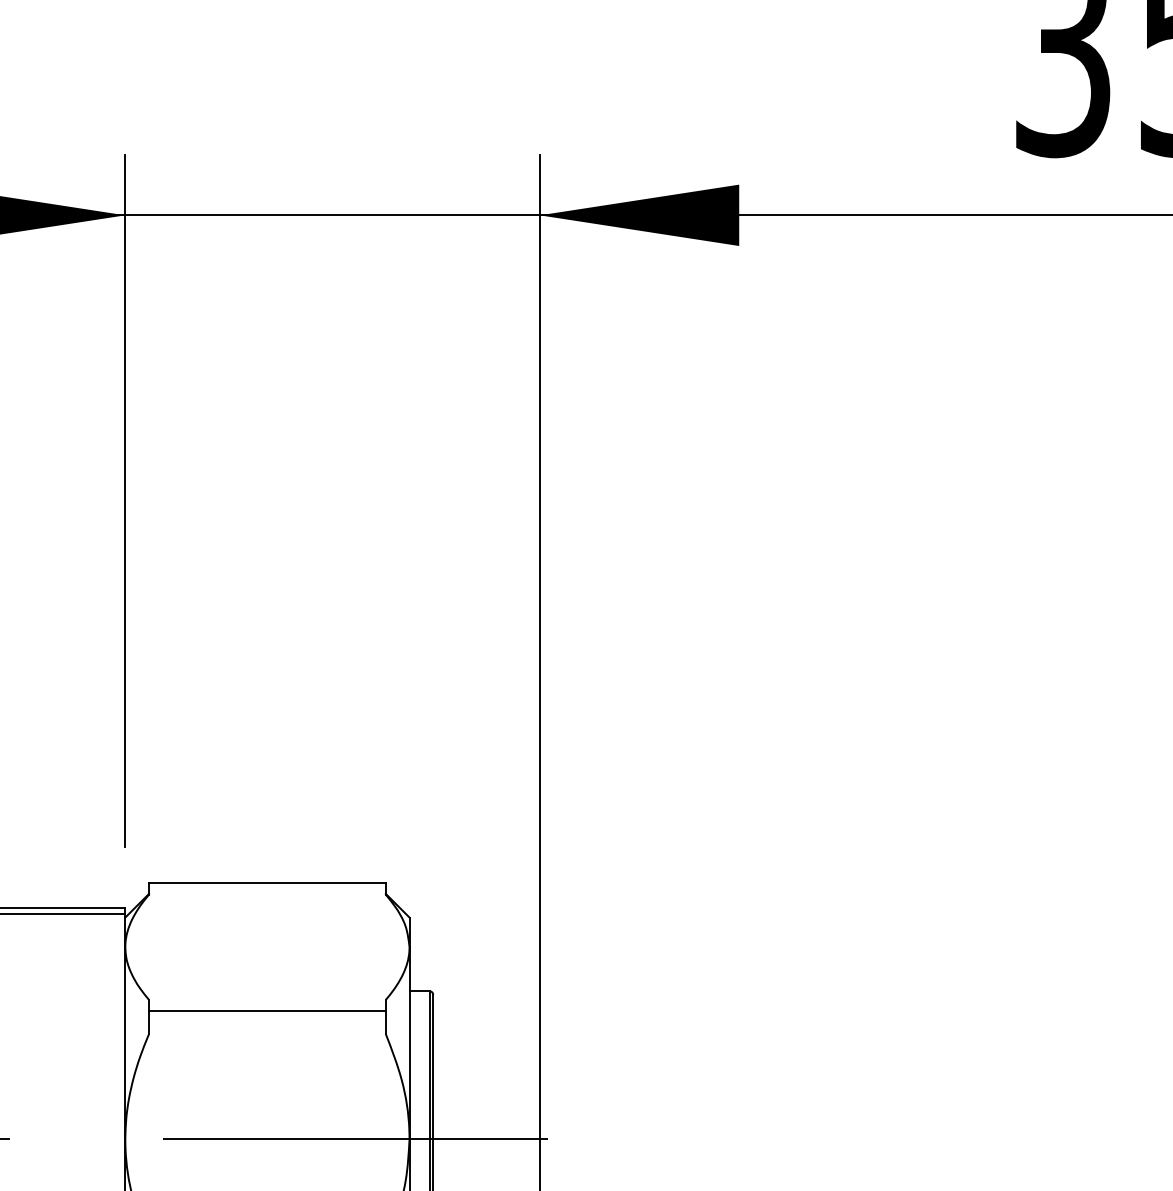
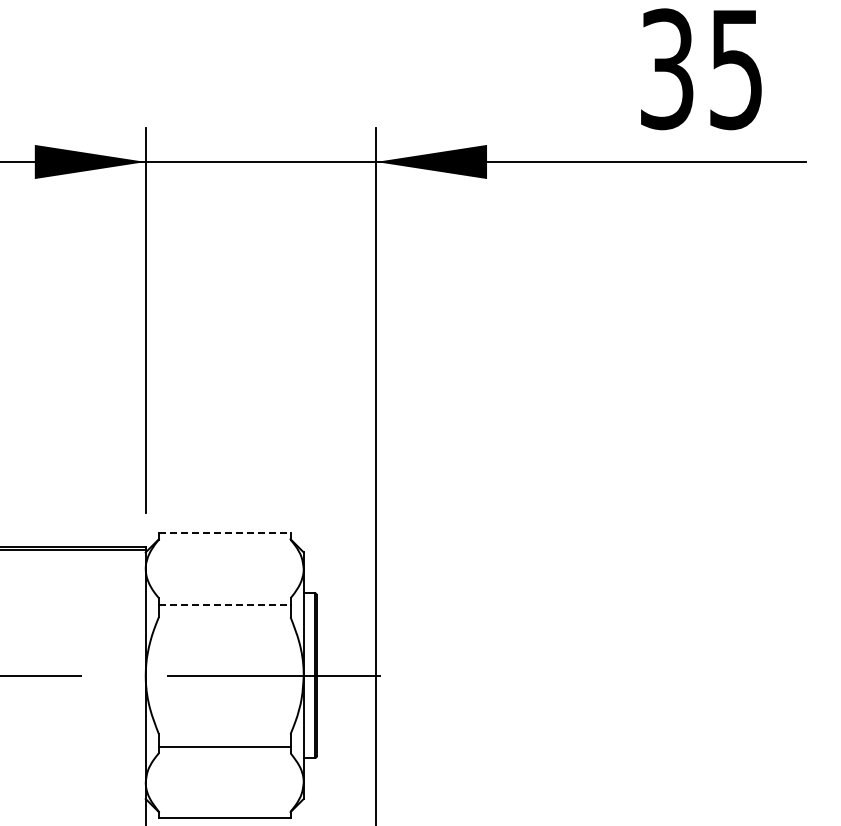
line: (266, 883) -> (224, 533), solid -> dashed
line: (266, 1011) -> (224, 604), solid -> dashed

